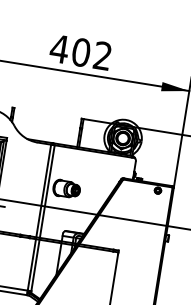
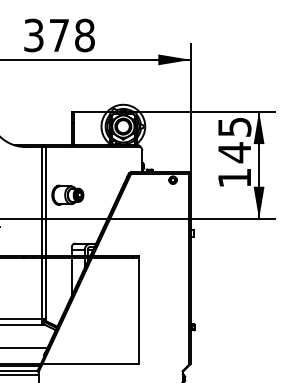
text: (80, 52) -> (58, 35), 402 -> 378

